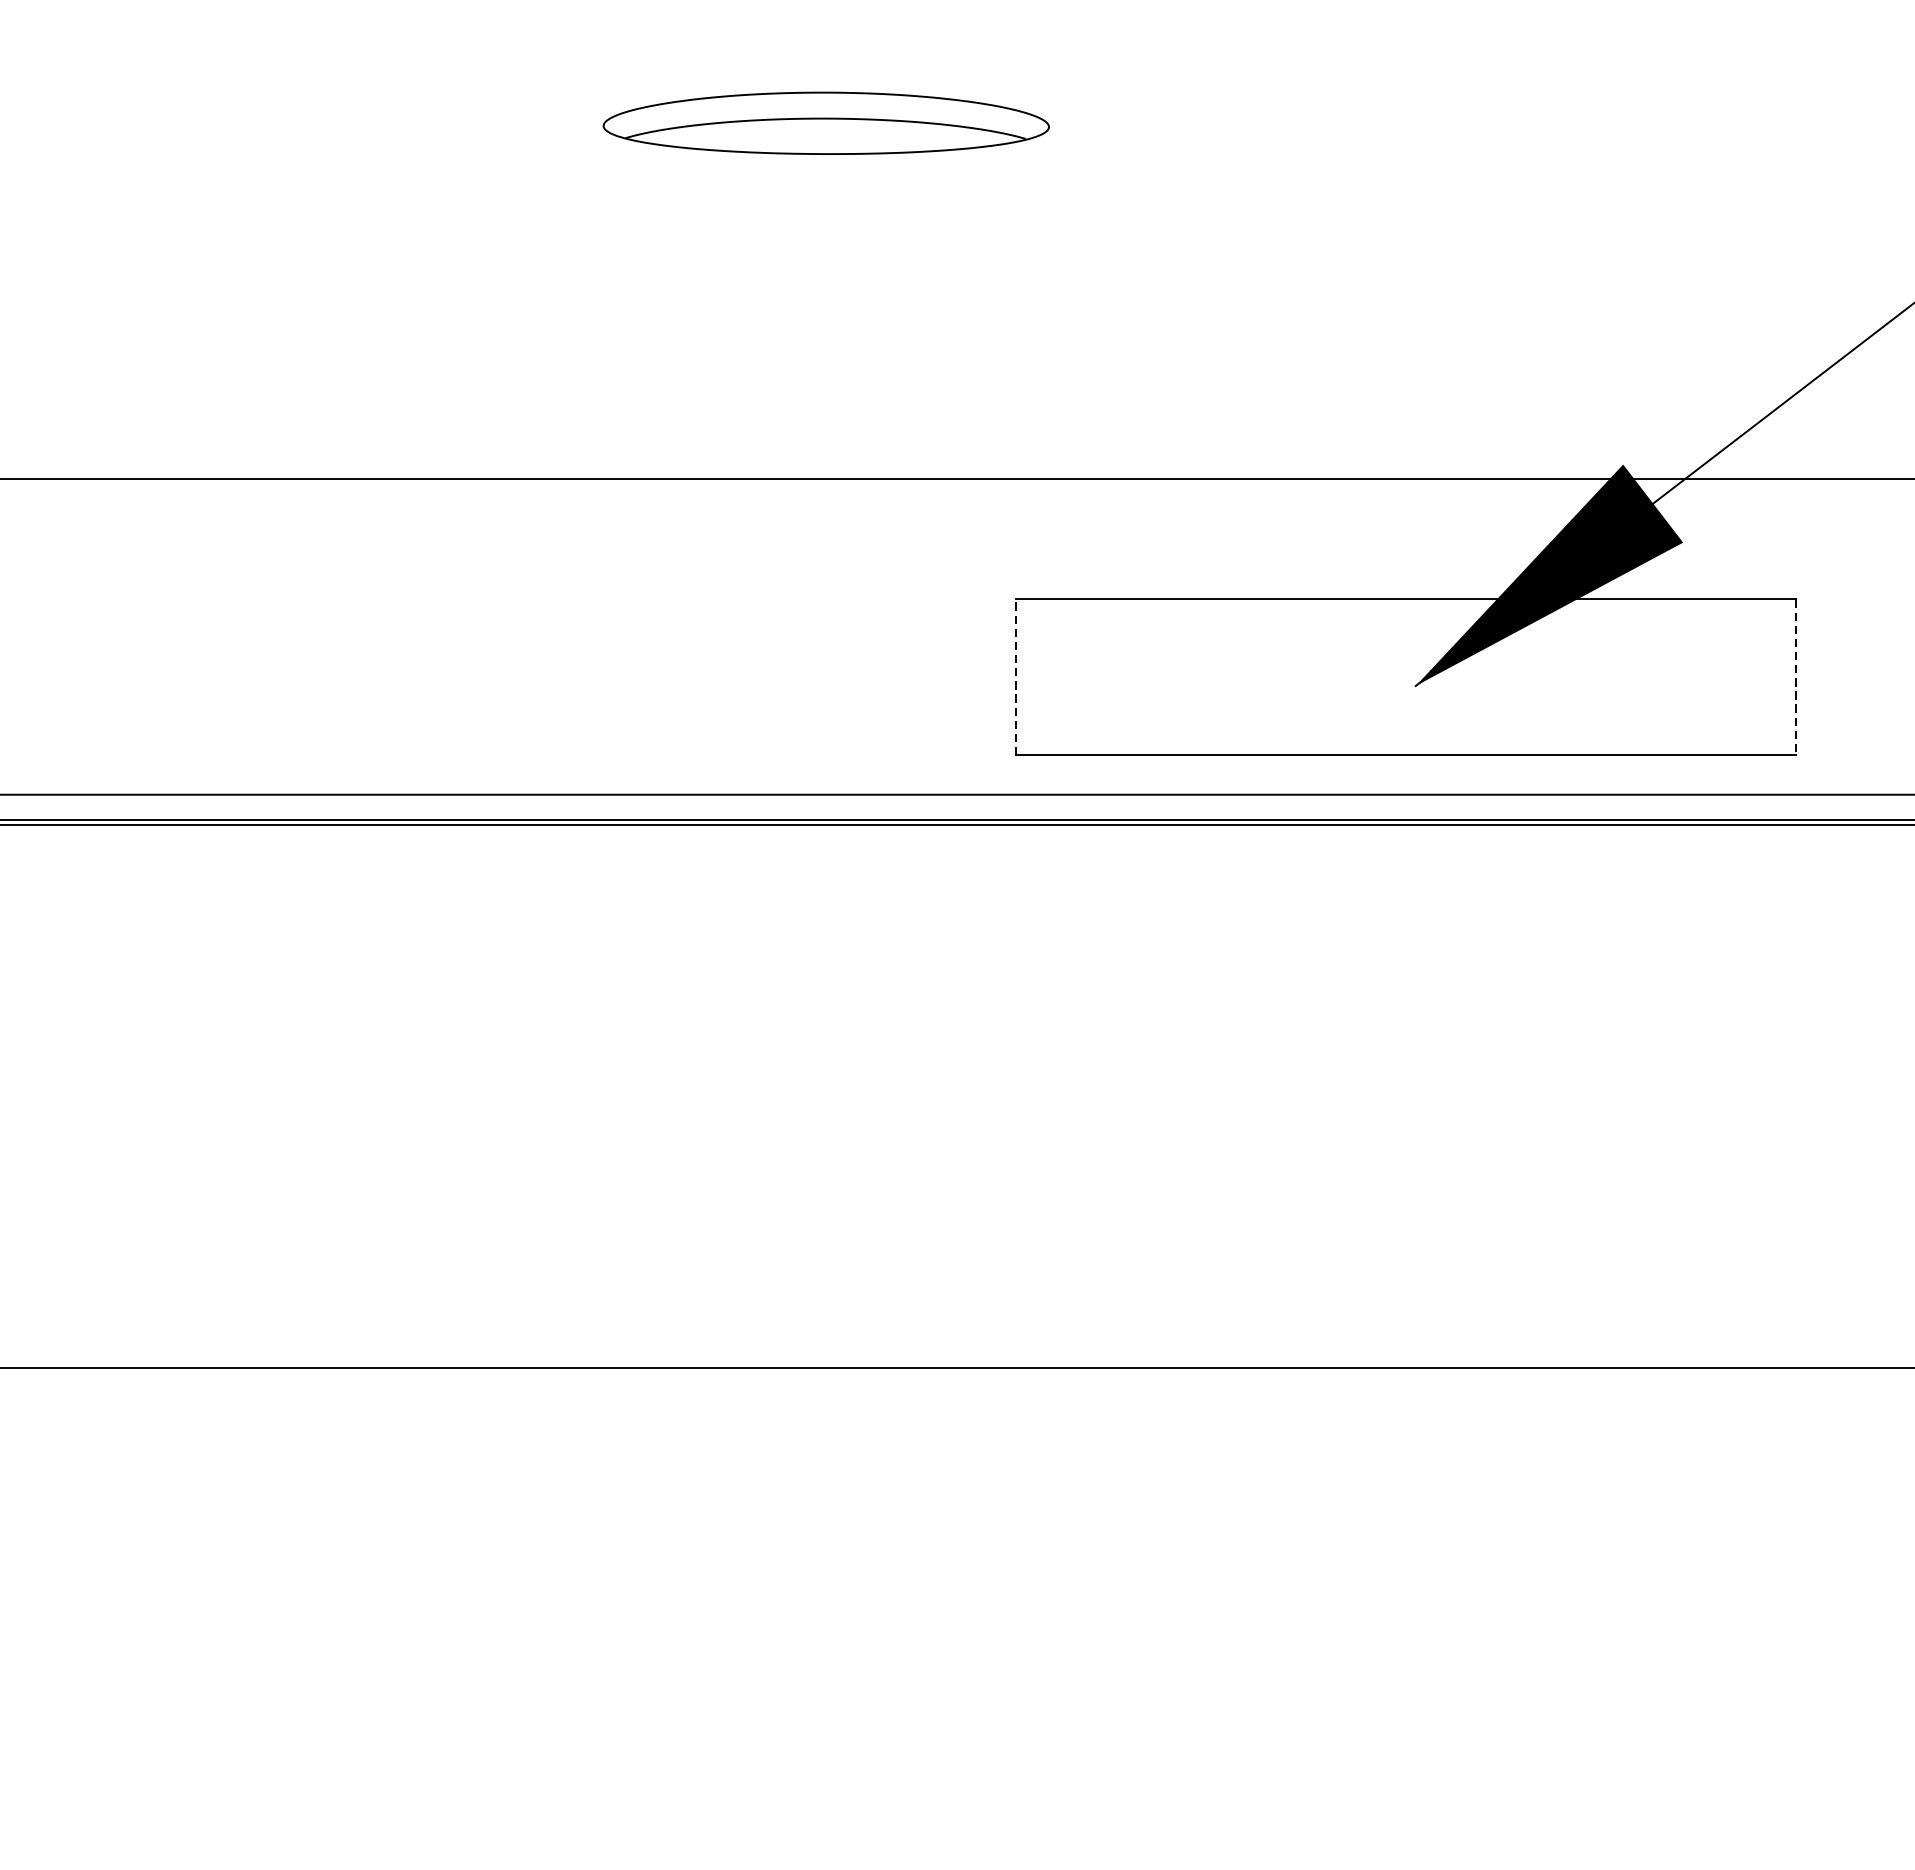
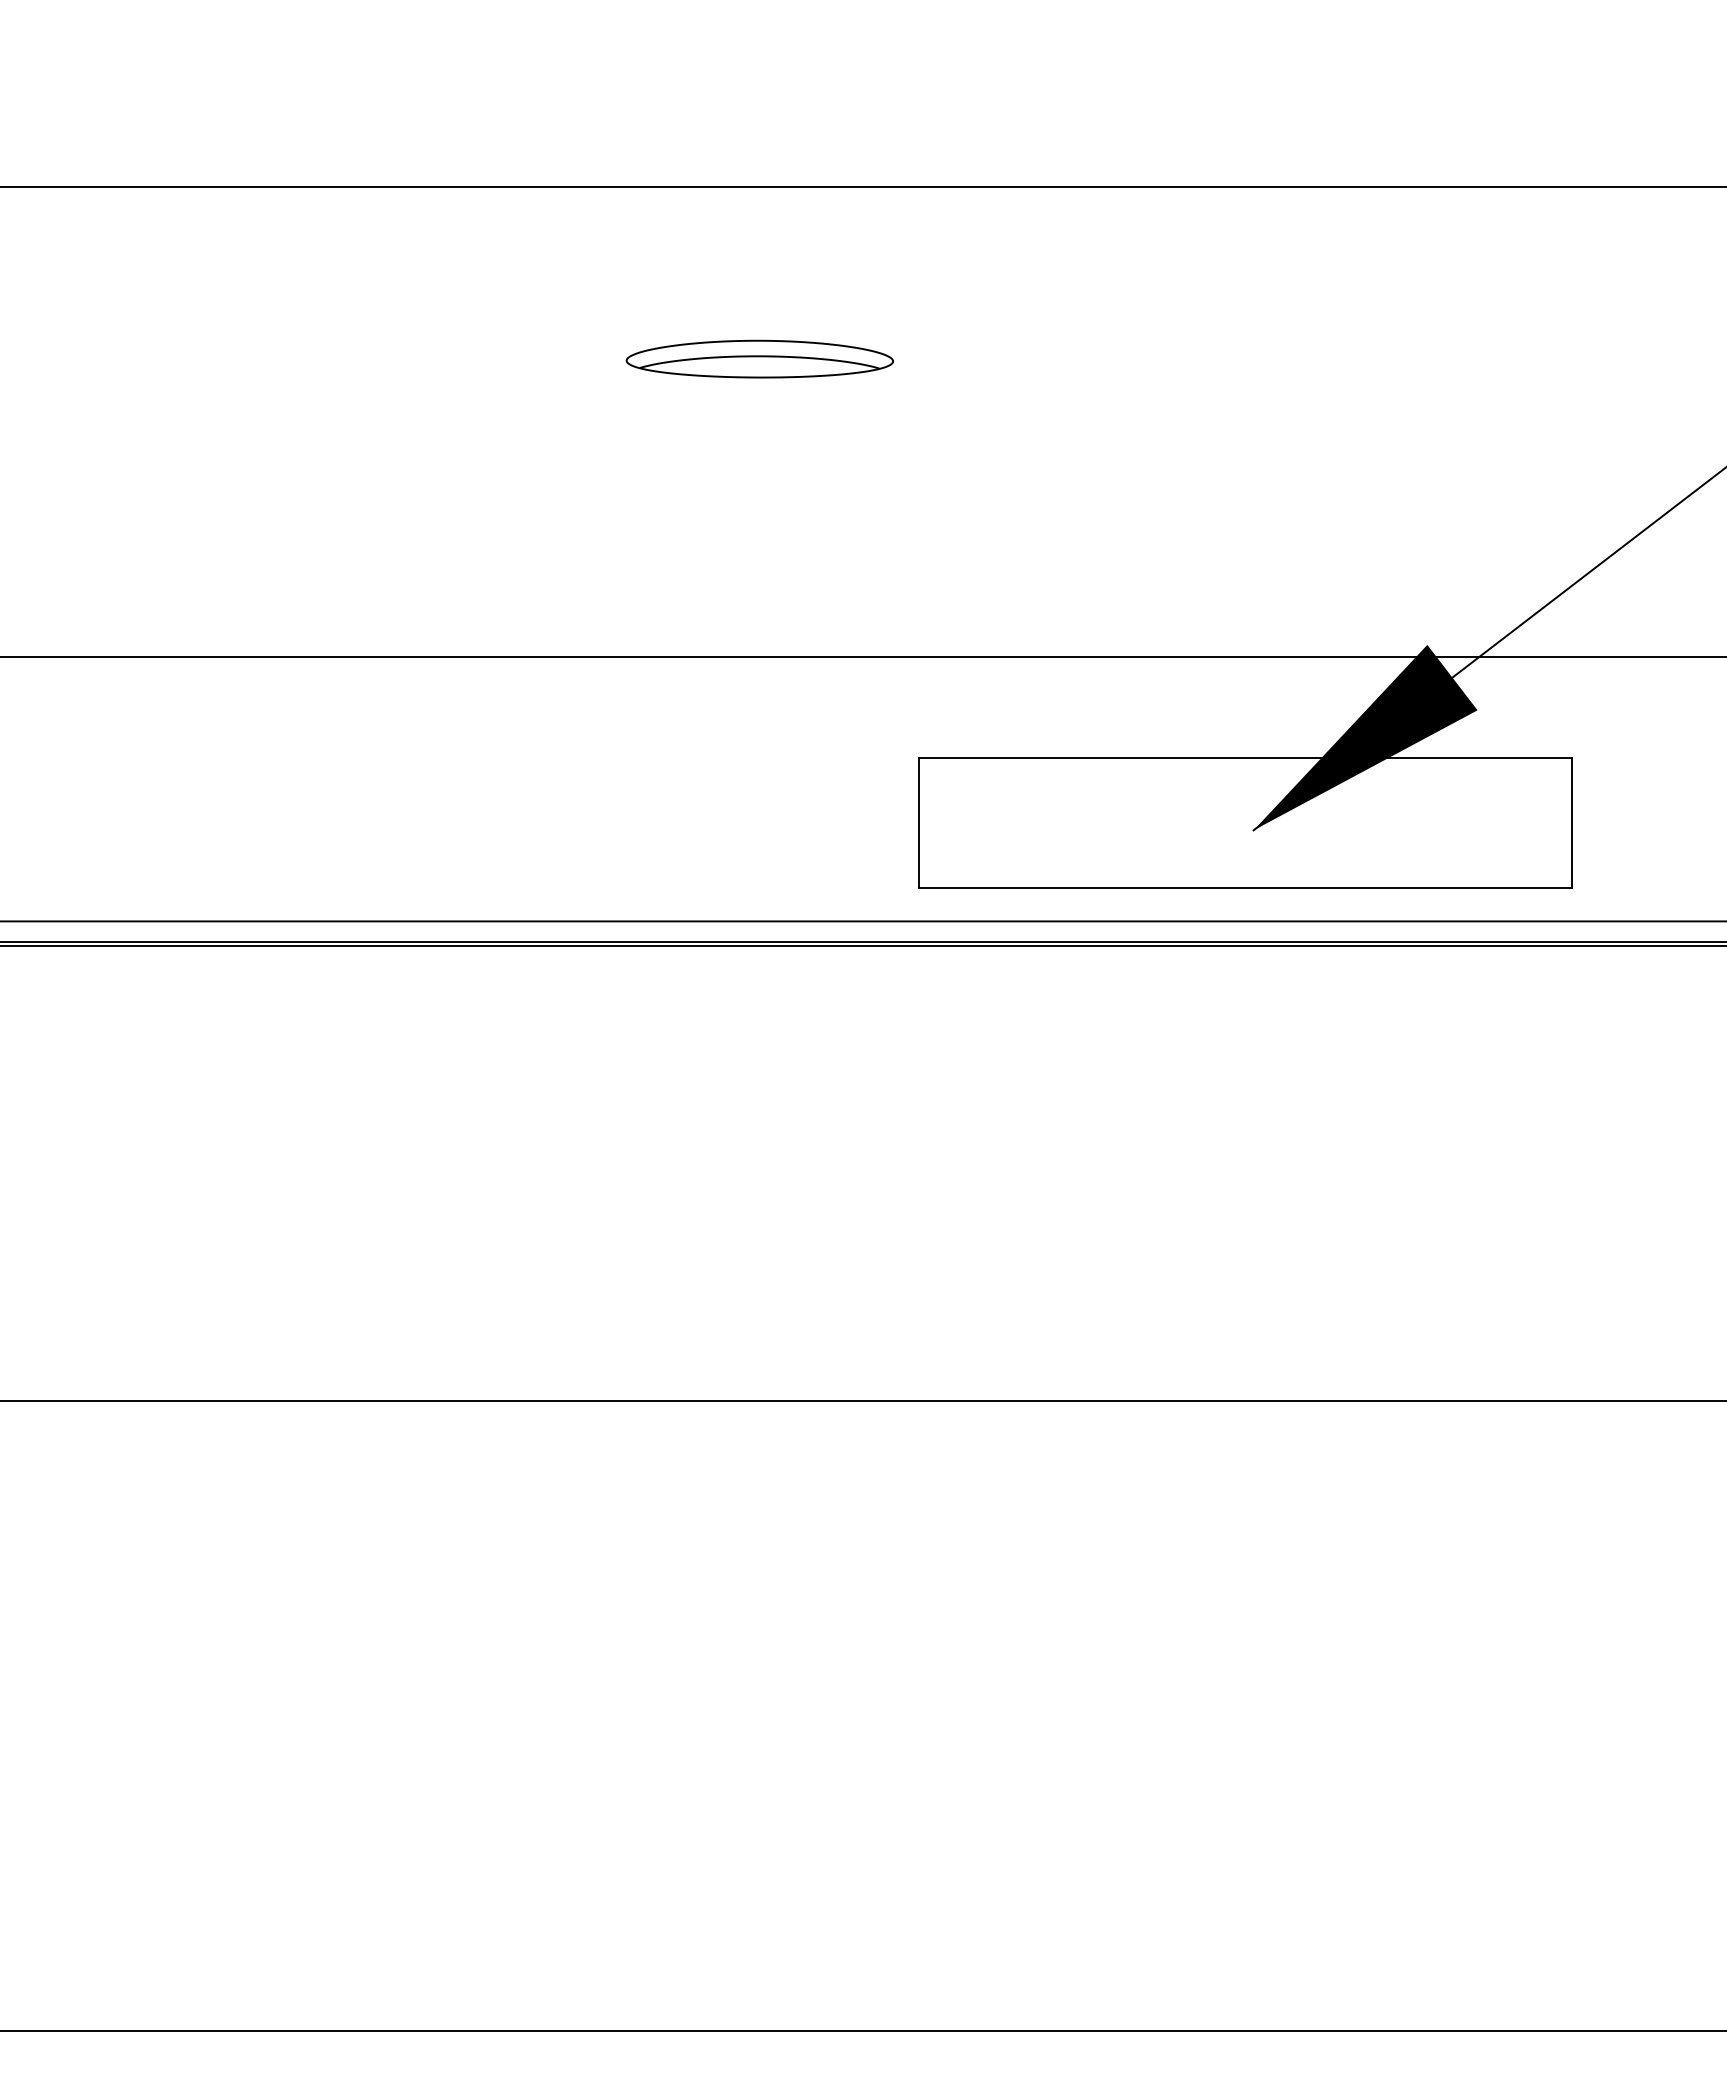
part: (825, 122) -> (759, 358), size x0.71
line: (1016, 676) -> (919, 822), dashed -> solid
line: (1796, 677) -> (1572, 823), dashed -> solid

